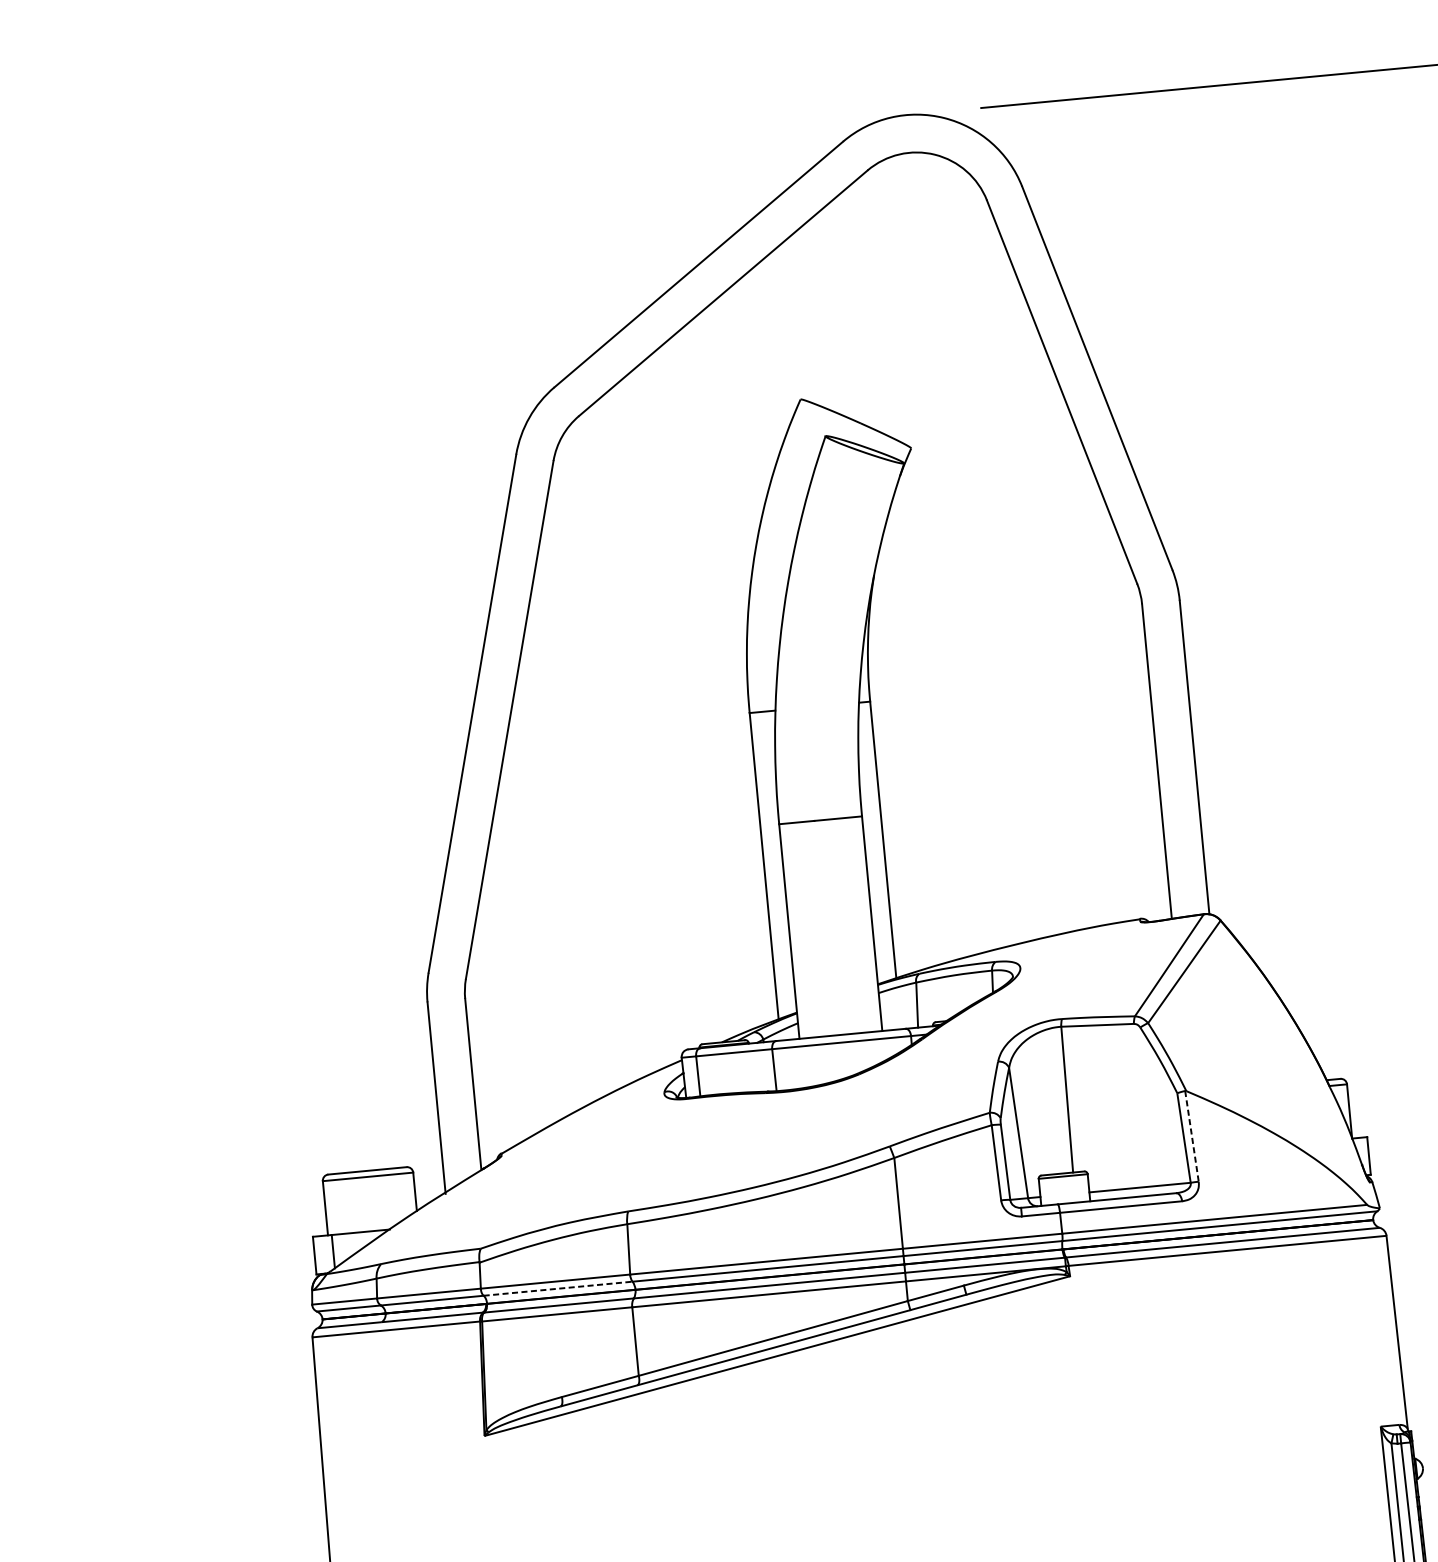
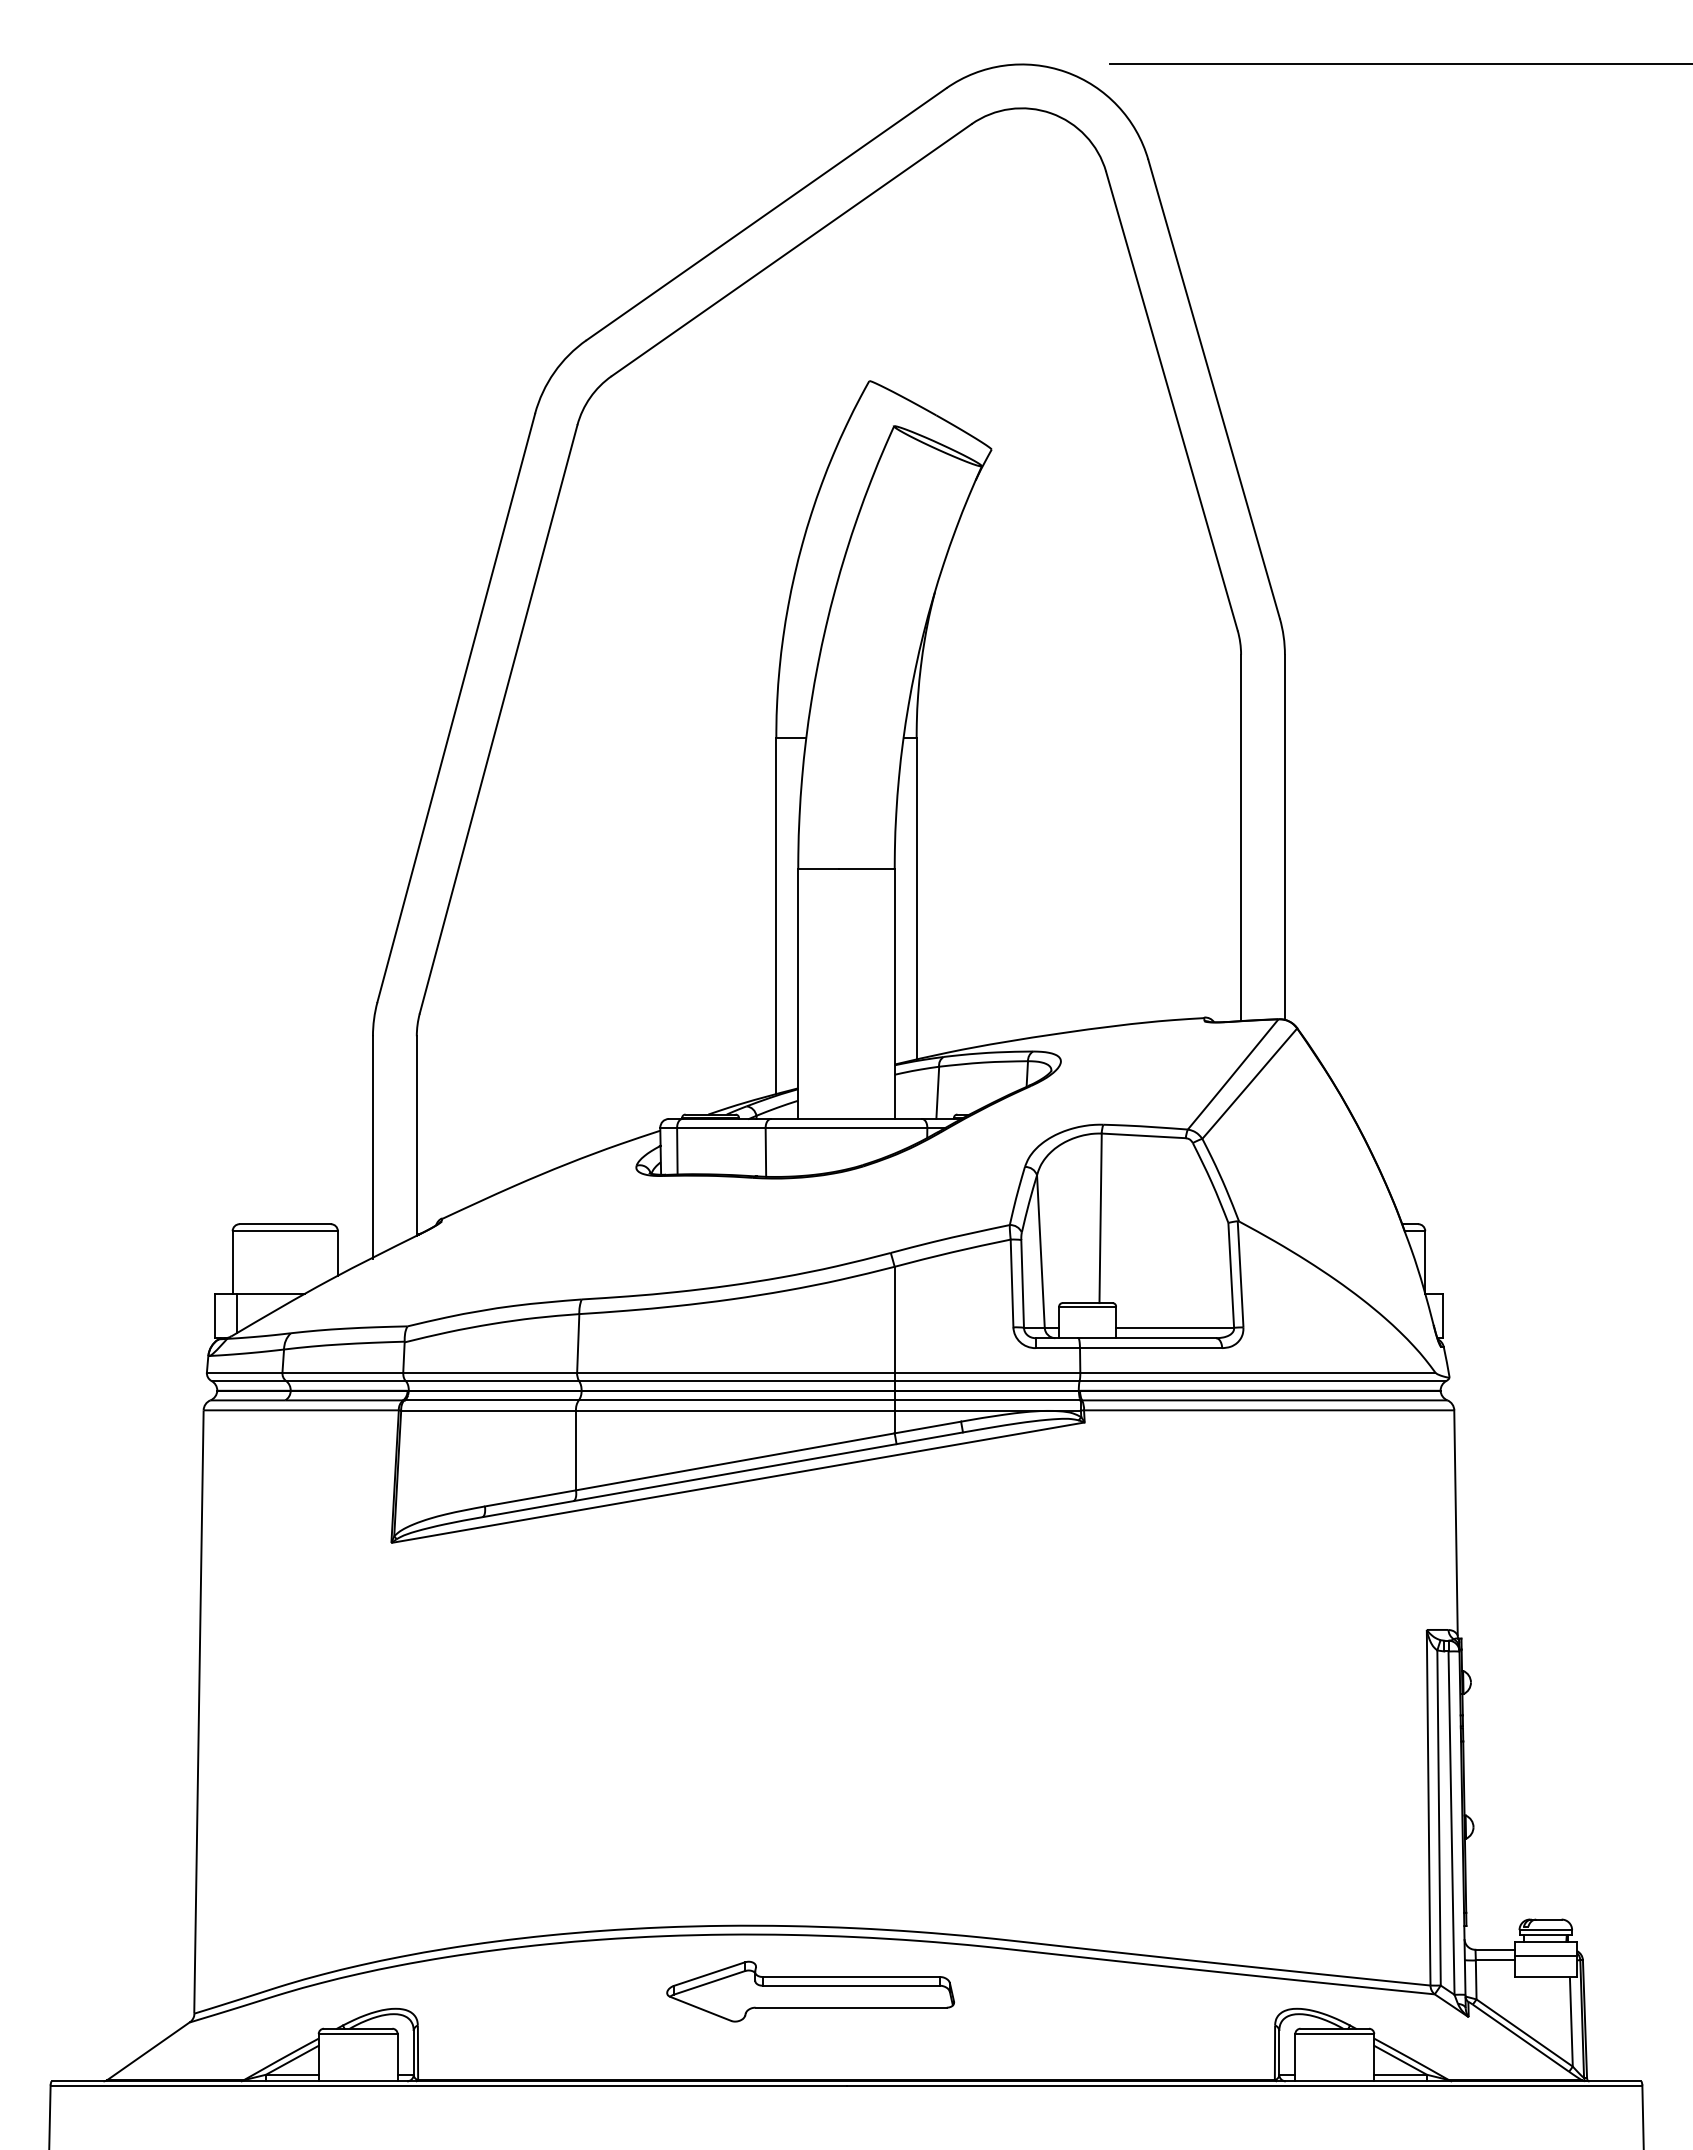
line: (1191, 1135) -> (1240, 1273), dashed -> solid
line: (558, 1289) -> (492, 1381), dashed -> solid

